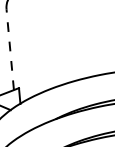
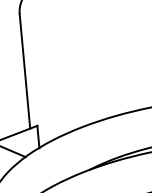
line: (10, 49) -> (25, 71), dashed -> solid

